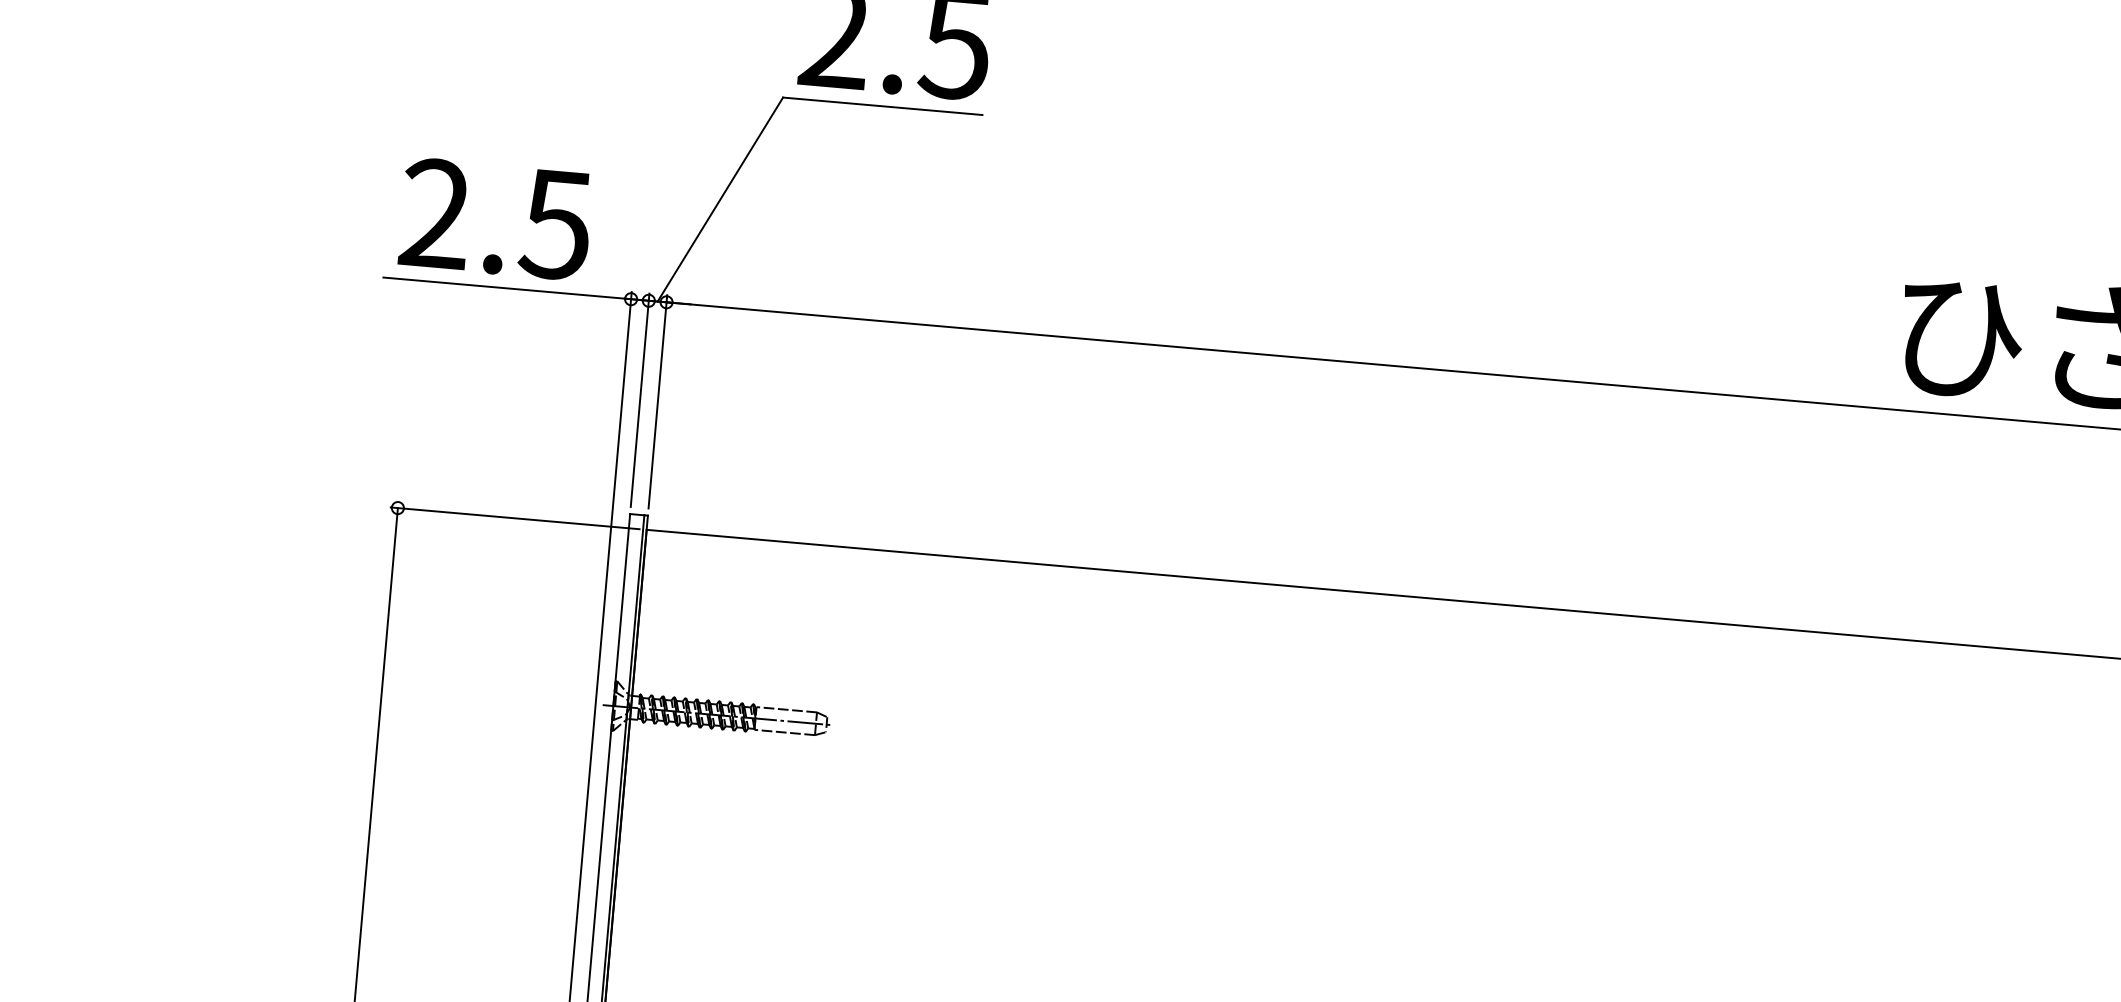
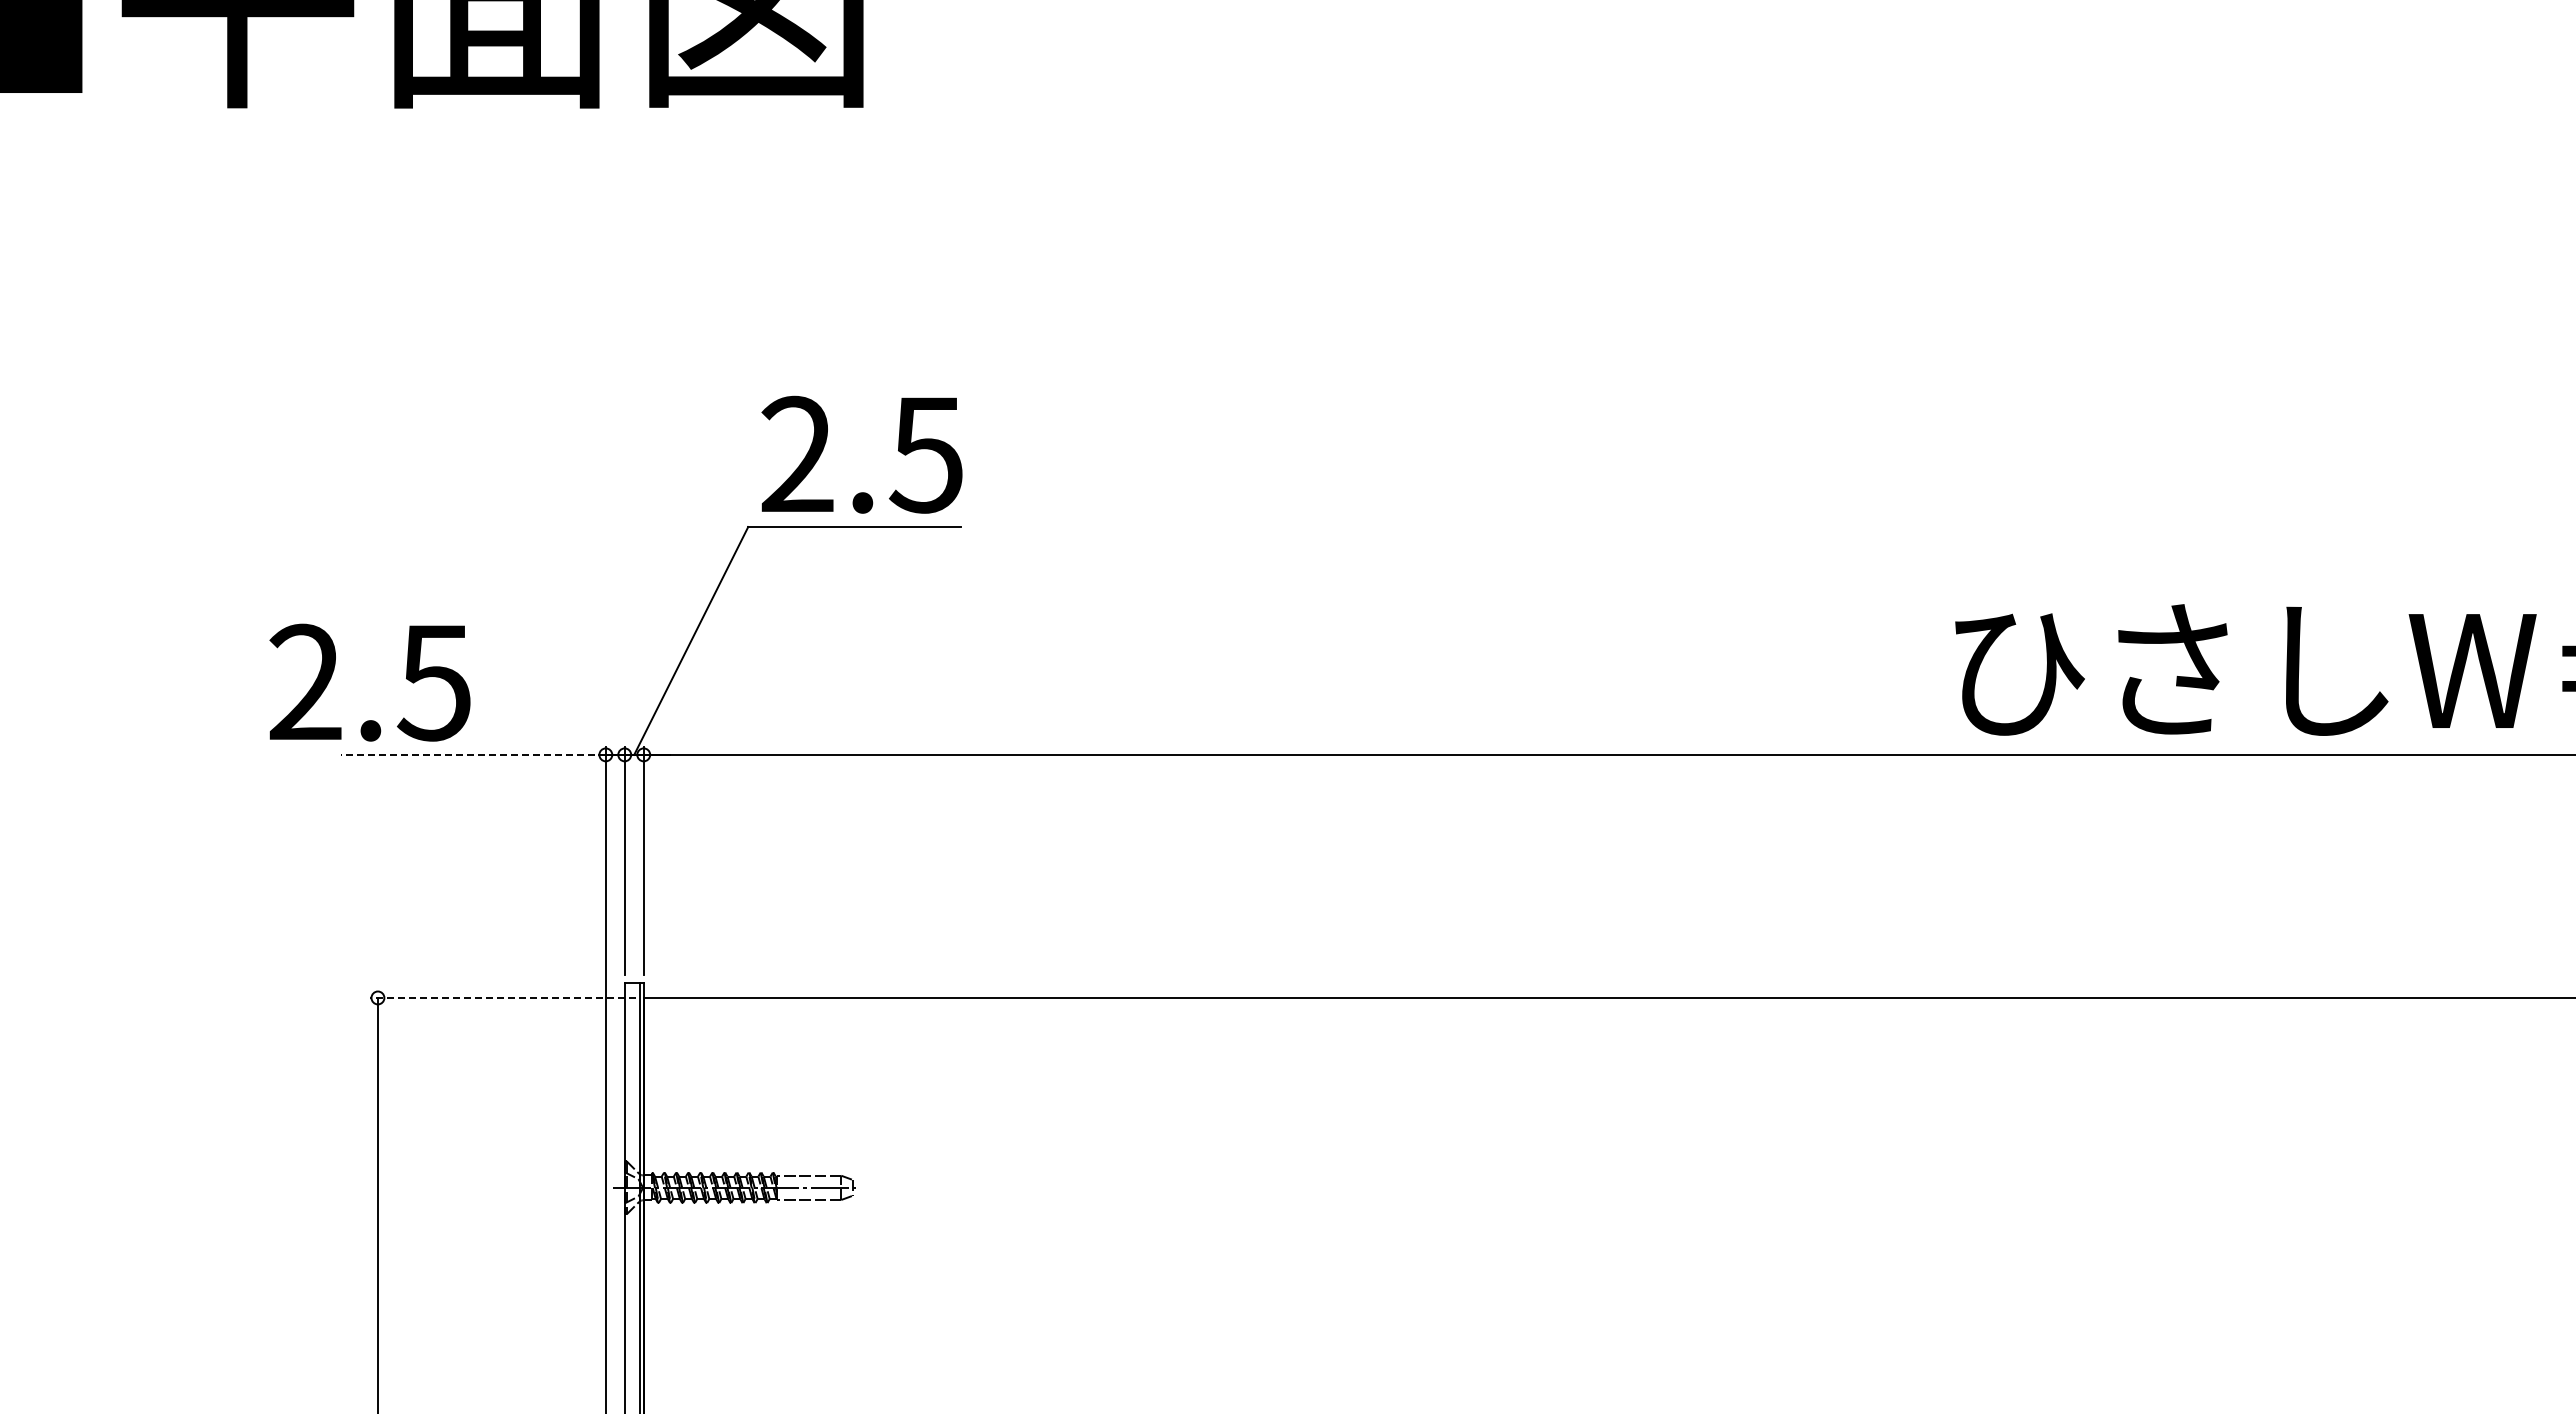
text: (495, 219) -> (369, 682), moved
line: (507, 288) -> (473, 754), solid -> dashed
line: (515, 517) -> (503, 997), solid -> dashed

